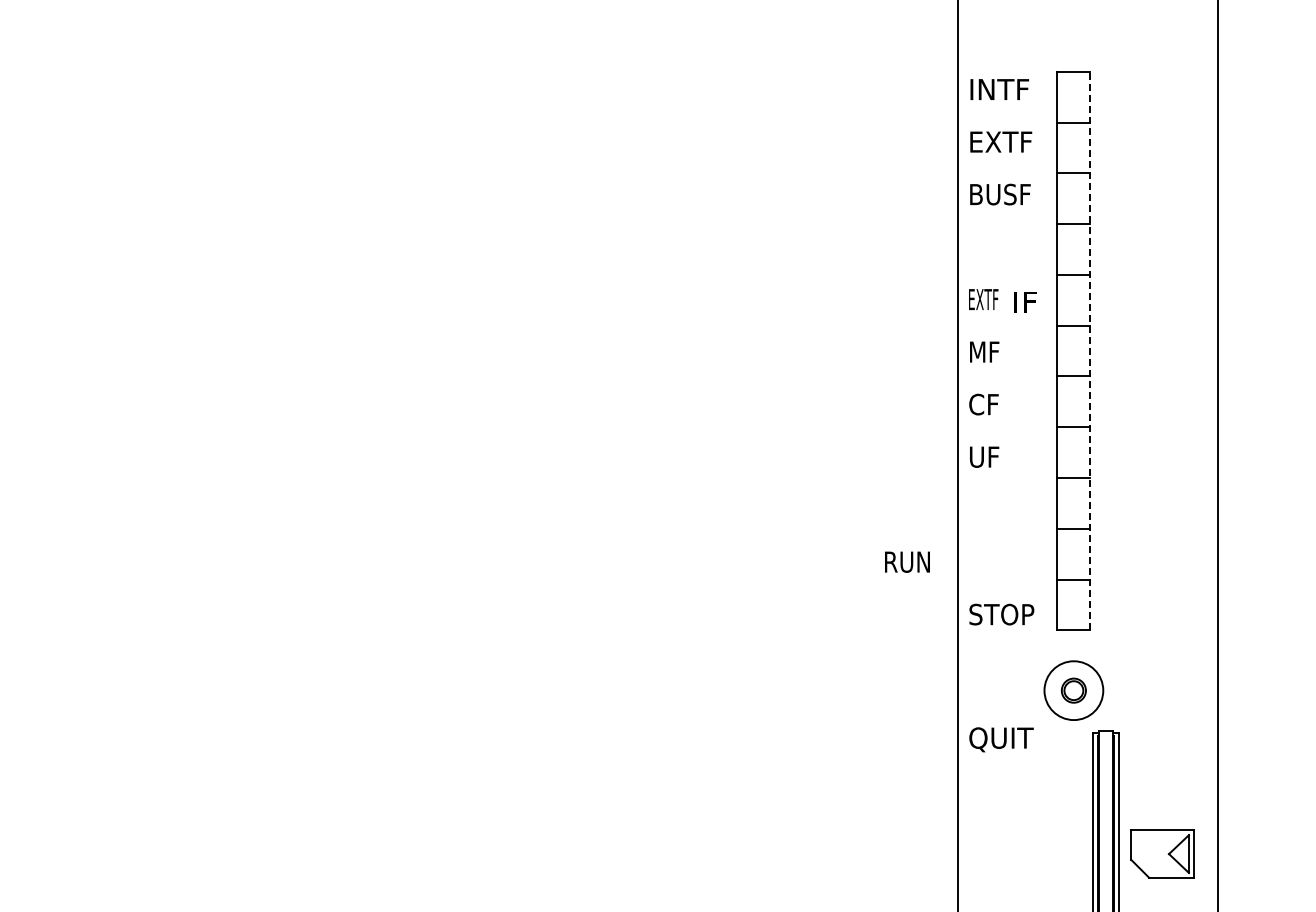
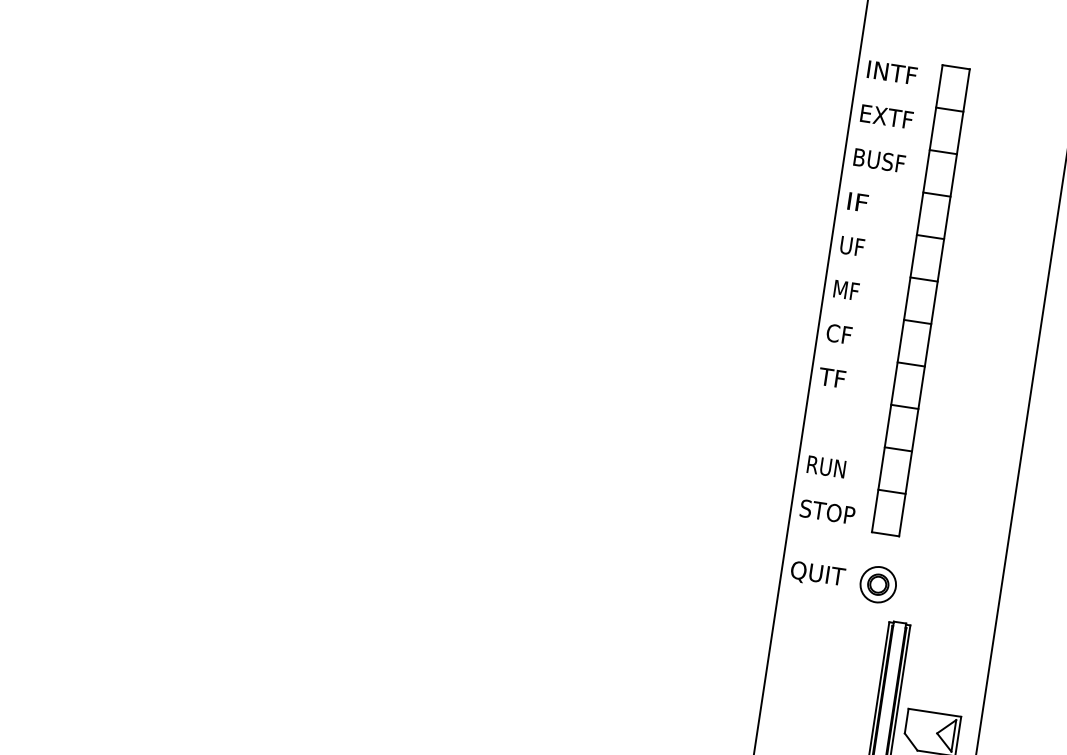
text: (983, 299) -> (852, 246), EXTF -> UF
text: (1025, 302) -> (857, 202), moved
line: (1089, 350) -> (934, 302), dashed -> solid
text: (983, 456) -> (832, 377), UF -> TF
text: (907, 561) -> (826, 466), moved
circle: (1073, 690) -> (877, 584), size x0.71
text: (1001, 739) -> (817, 574), moved

